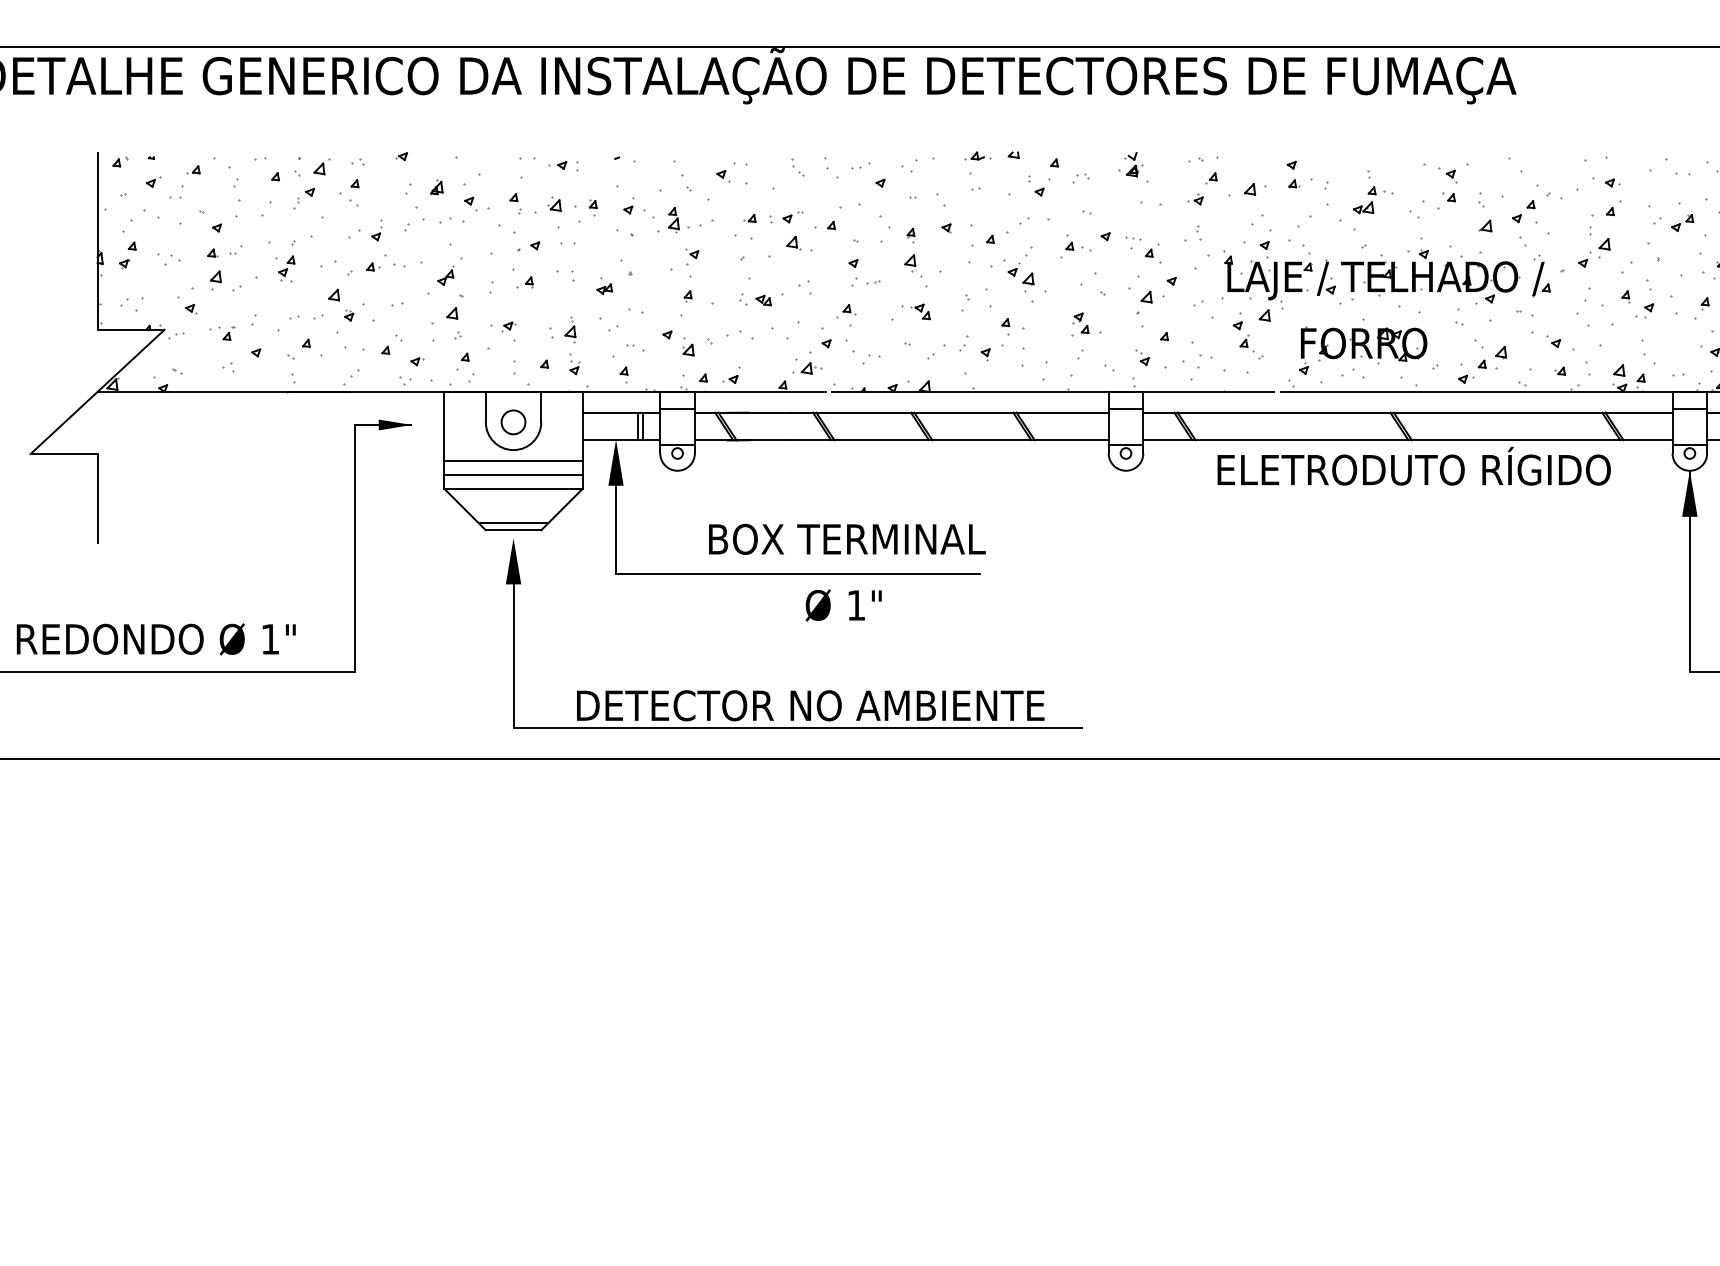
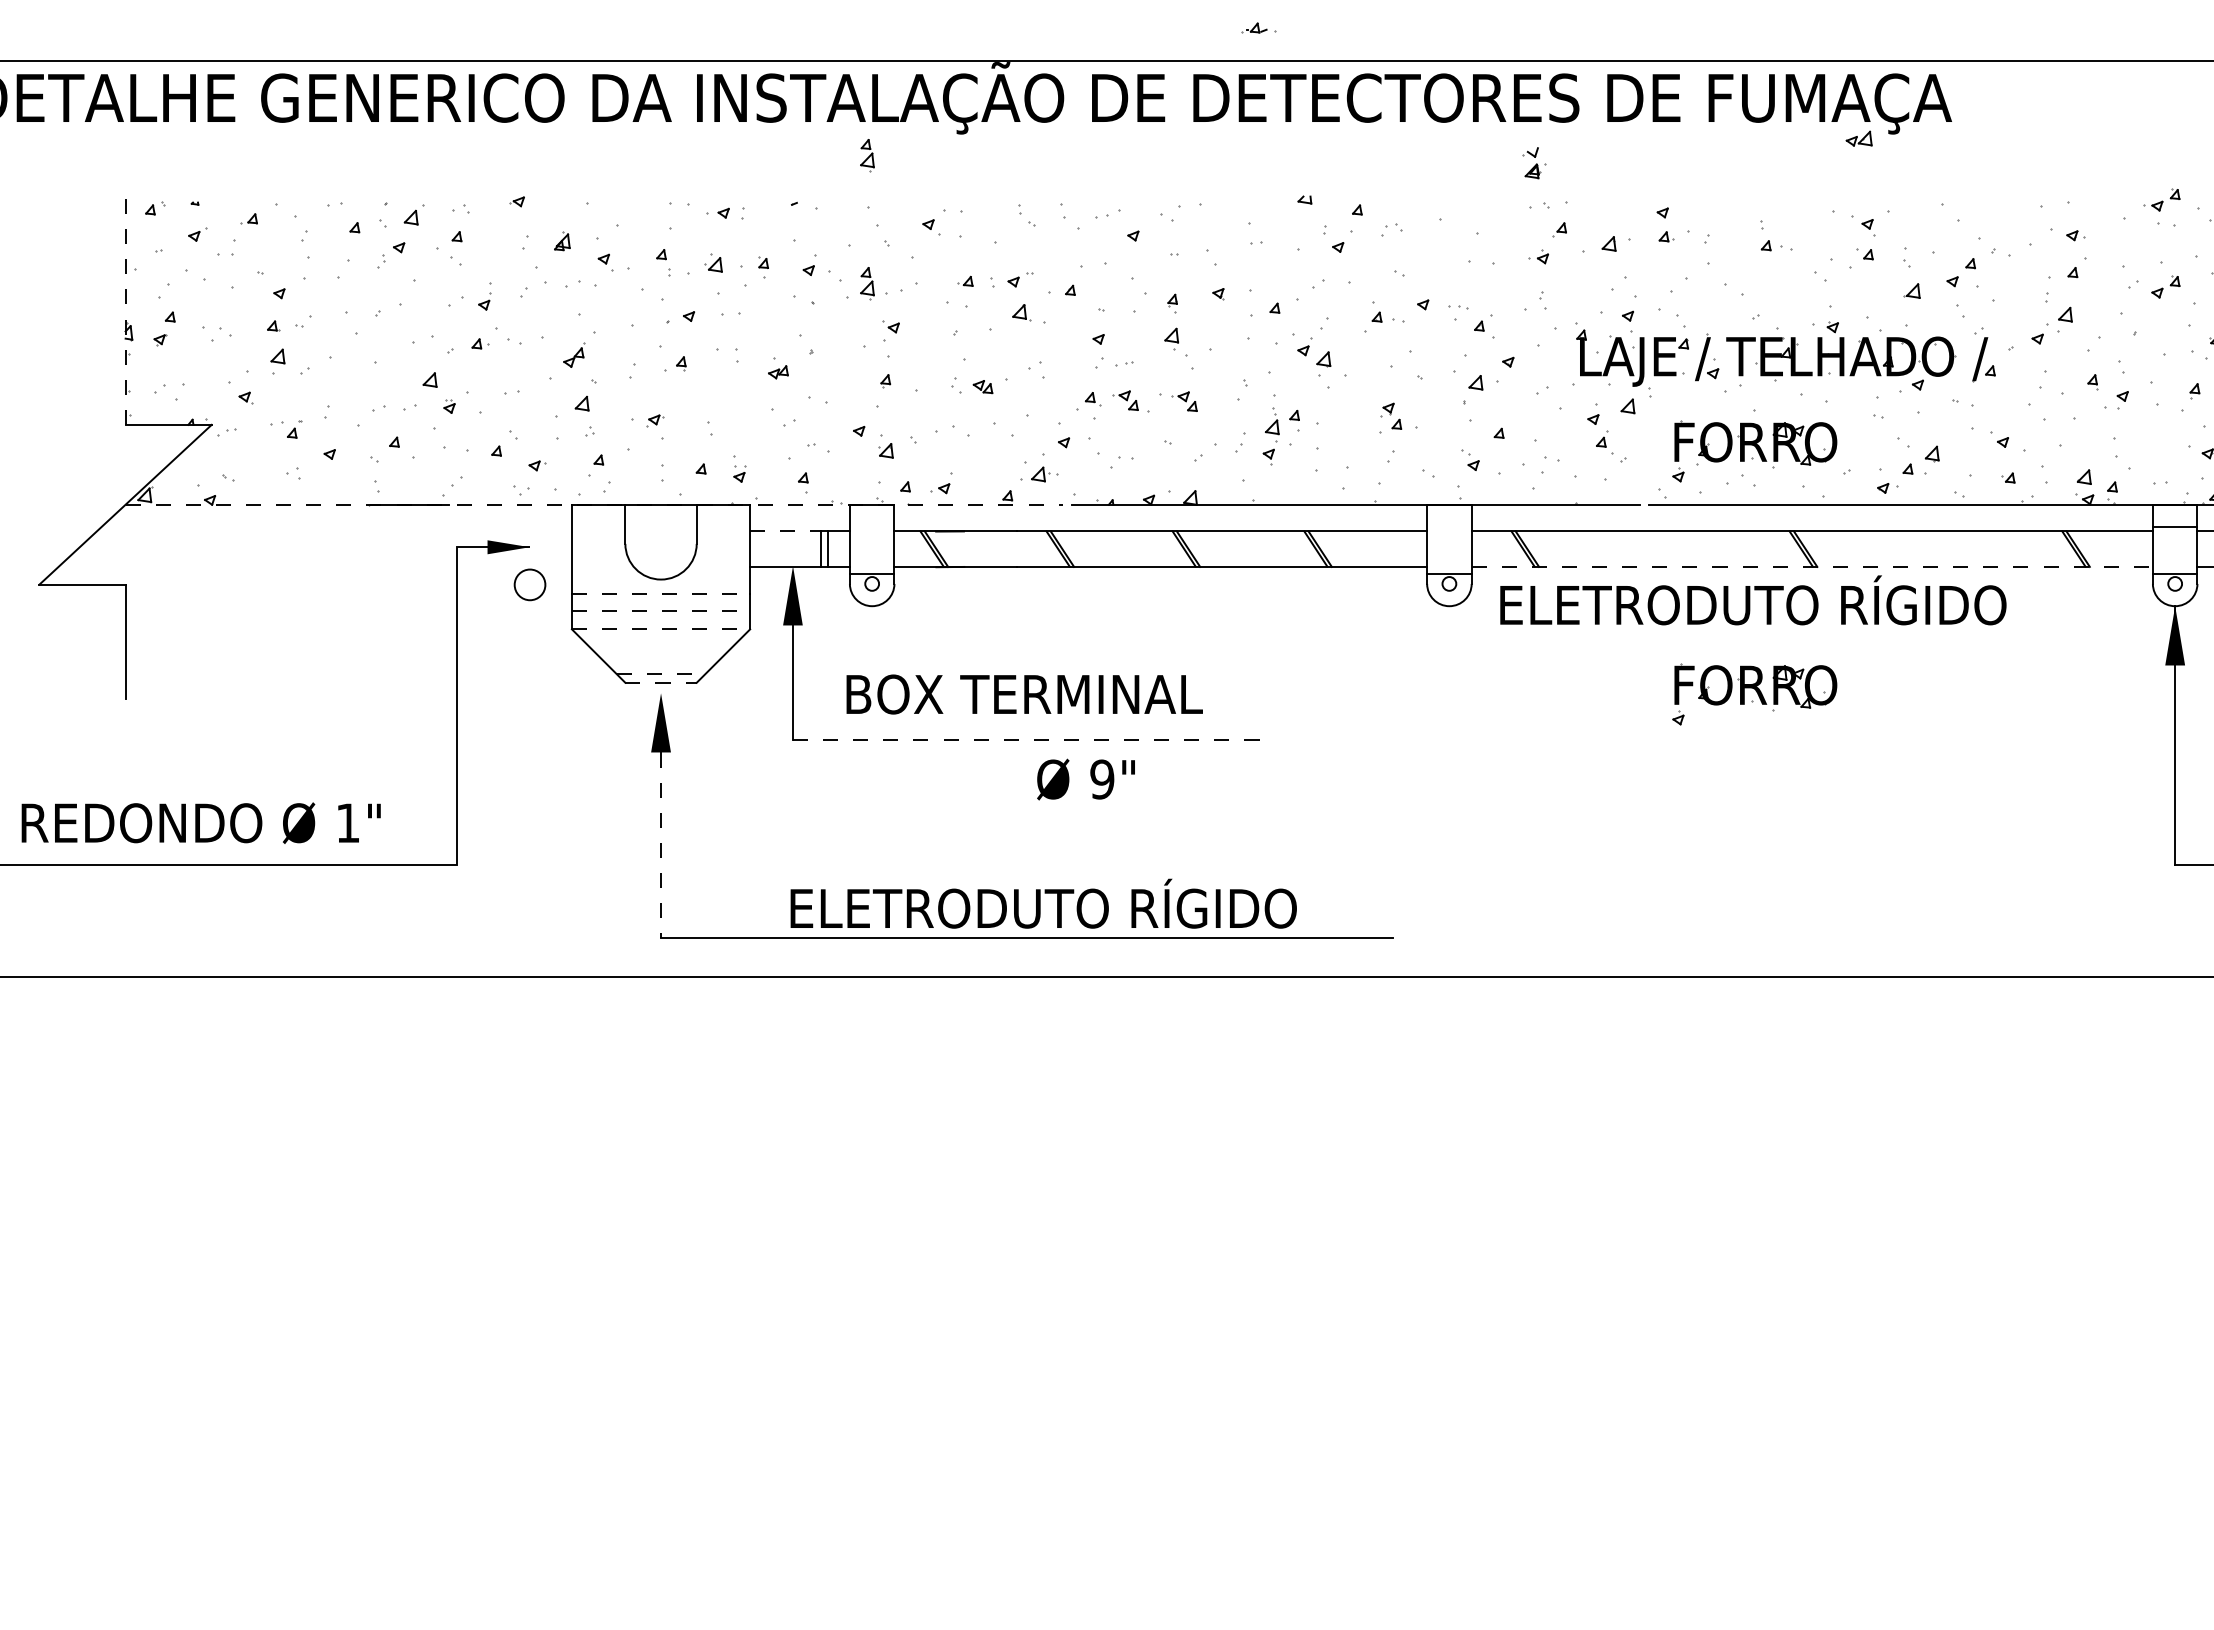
part: (673, 120) -> (867, 155), added
part: (1682, 154) -> (2165, 199), added
part: (977, 155) -> (1258, 27), moved
part: (1133, 164) -> (1534, 163), moved
part: (1363, 207) -> (1858, 138), moved
line: (97, 241) -> (125, 310), solid -> dashed
part: (286, 268) -> (368, 345), removed
part: (874, 310) -> (1125, 400), added
part: (570, 329) -> (1272, 424), moved
line: (461, 391) -> (594, 504), solid -> dashed
line: (677, 408) -> (871, 526), removed
line: (1126, 408) -> (1449, 526), removed
line: (610, 412) -> (785, 531), solid -> dashed
circle: (513, 422) -> (529, 584), moved
line: (1408, 439) -> (1812, 566), solid -> dashed
line: (513, 460) -> (661, 593), solid -> dashed
text: (1414, 466) -> (1753, 600), moved
line: (513, 474) -> (661, 611), solid -> dashed
line: (513, 488) -> (661, 629), solid -> dashed
line: (513, 523) -> (661, 673), solid -> dashed
line: (513, 530) -> (661, 682), solid -> dashed
text: (847, 539) -> (1024, 694), moved
part: (1363, 539) -> (1754, 694), added
line: (798, 574) -> (1027, 739), solid -> dashed
text: (856, 605) -> (1102, 779), 1" -> 9"
line: (513, 656) -> (661, 845), solid -> dashed
text: (810, 701) -> (1043, 903), DETECTOR NO AMBIENTE -> ELETRODUTO RÍGIDO

